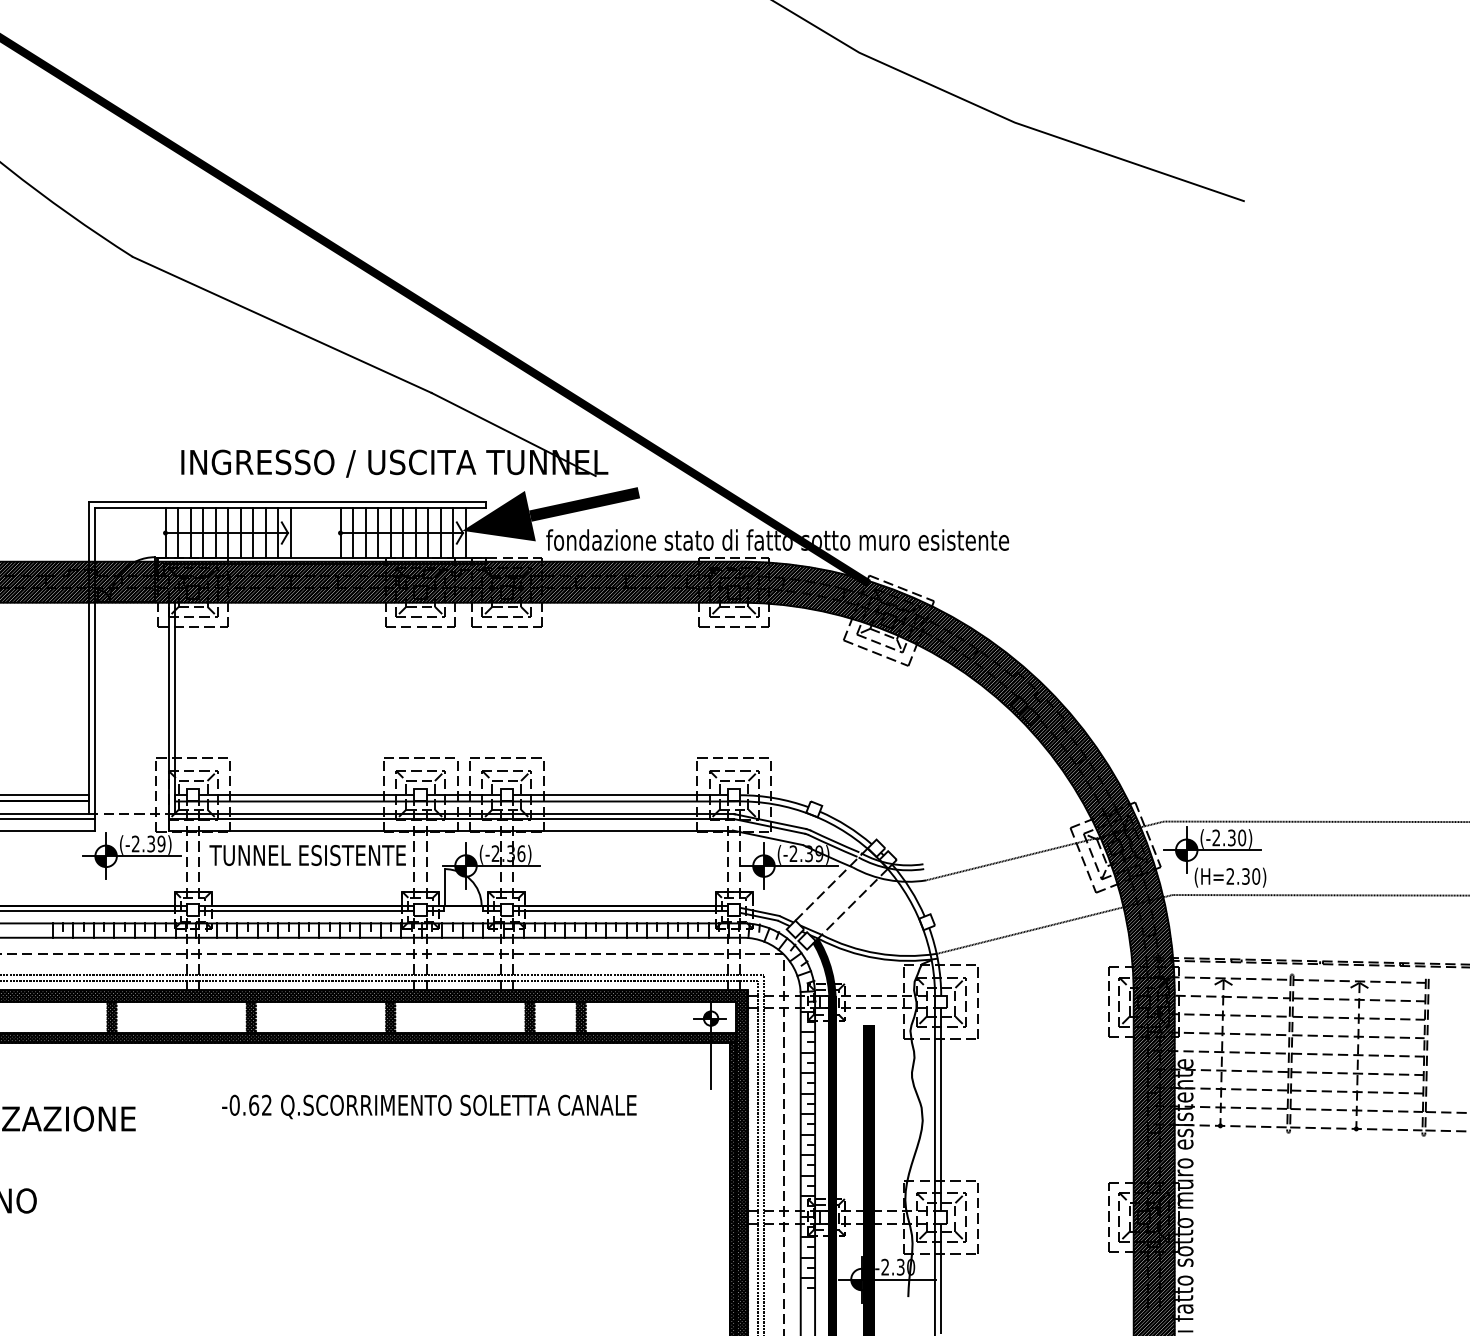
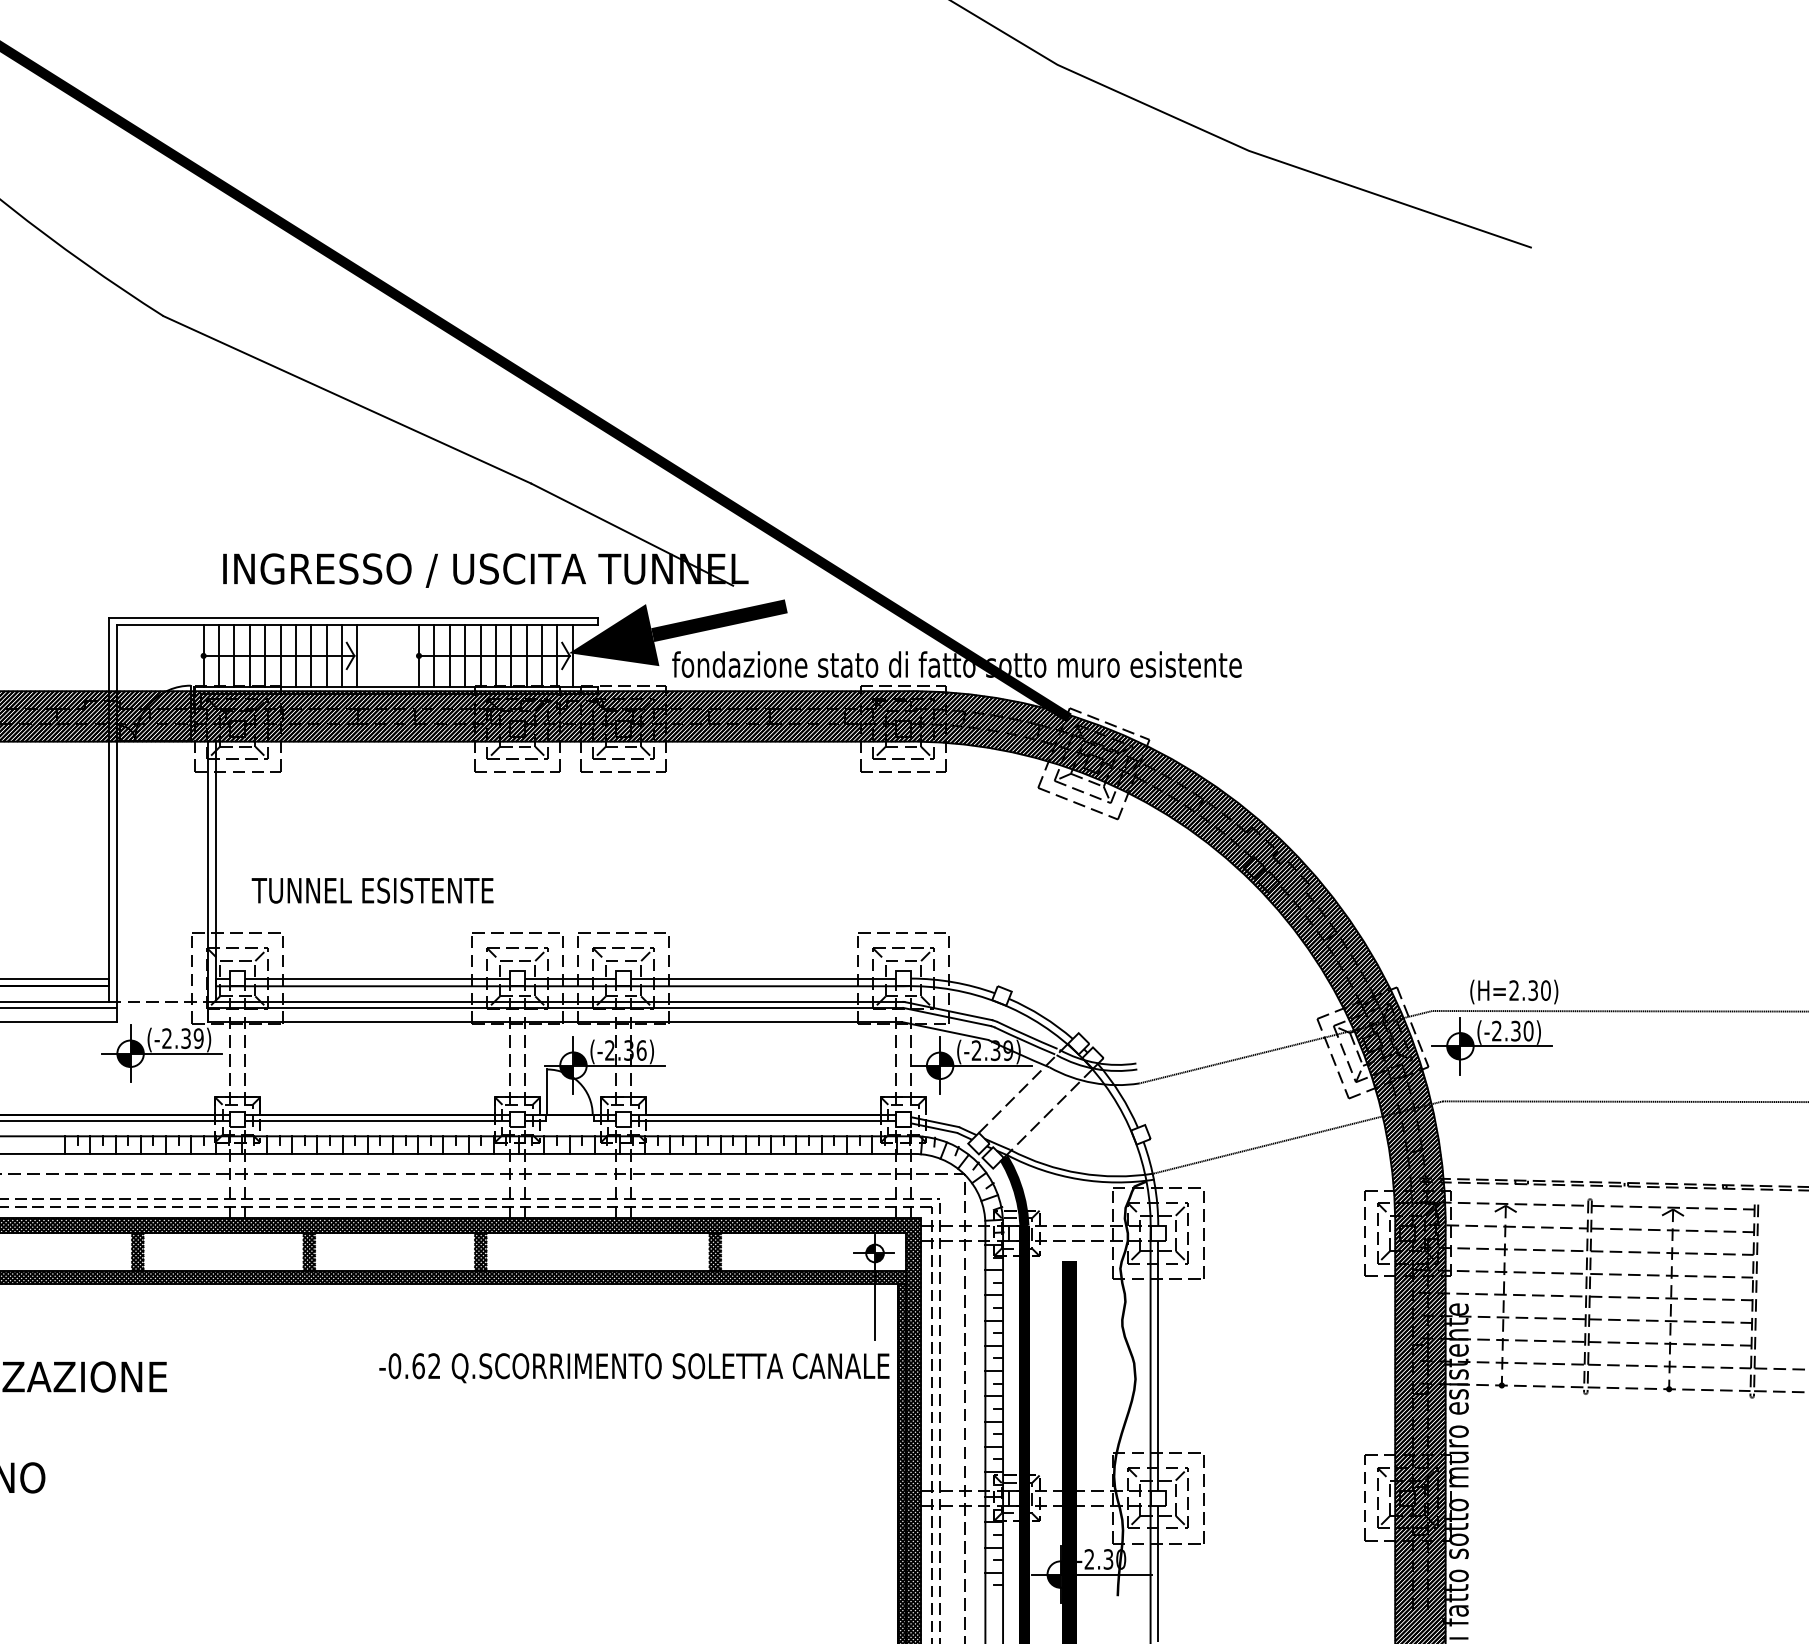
text: (307, 855) -> (372, 890), moved
text: (1230, 877) -> (1514, 991), moved
hatch: (529, 1017) -> (651, 1252), removed
text: (429, 1107) -> (634, 1368), moved

